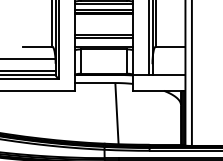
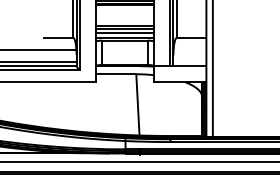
line: (103, 42) -> (124, 33), added

